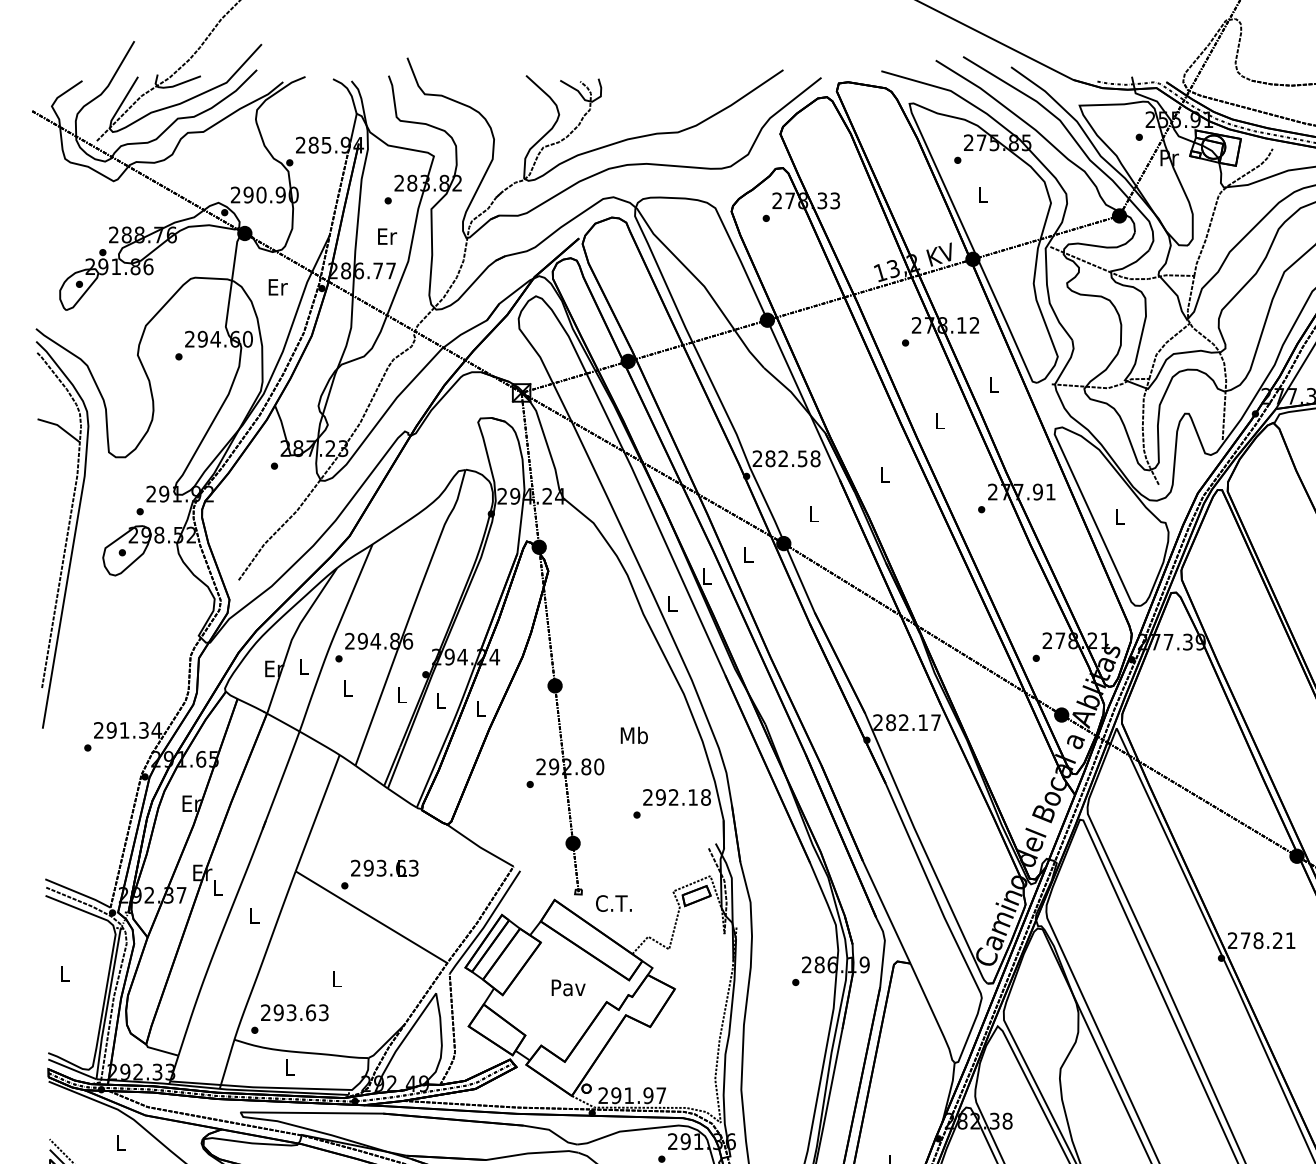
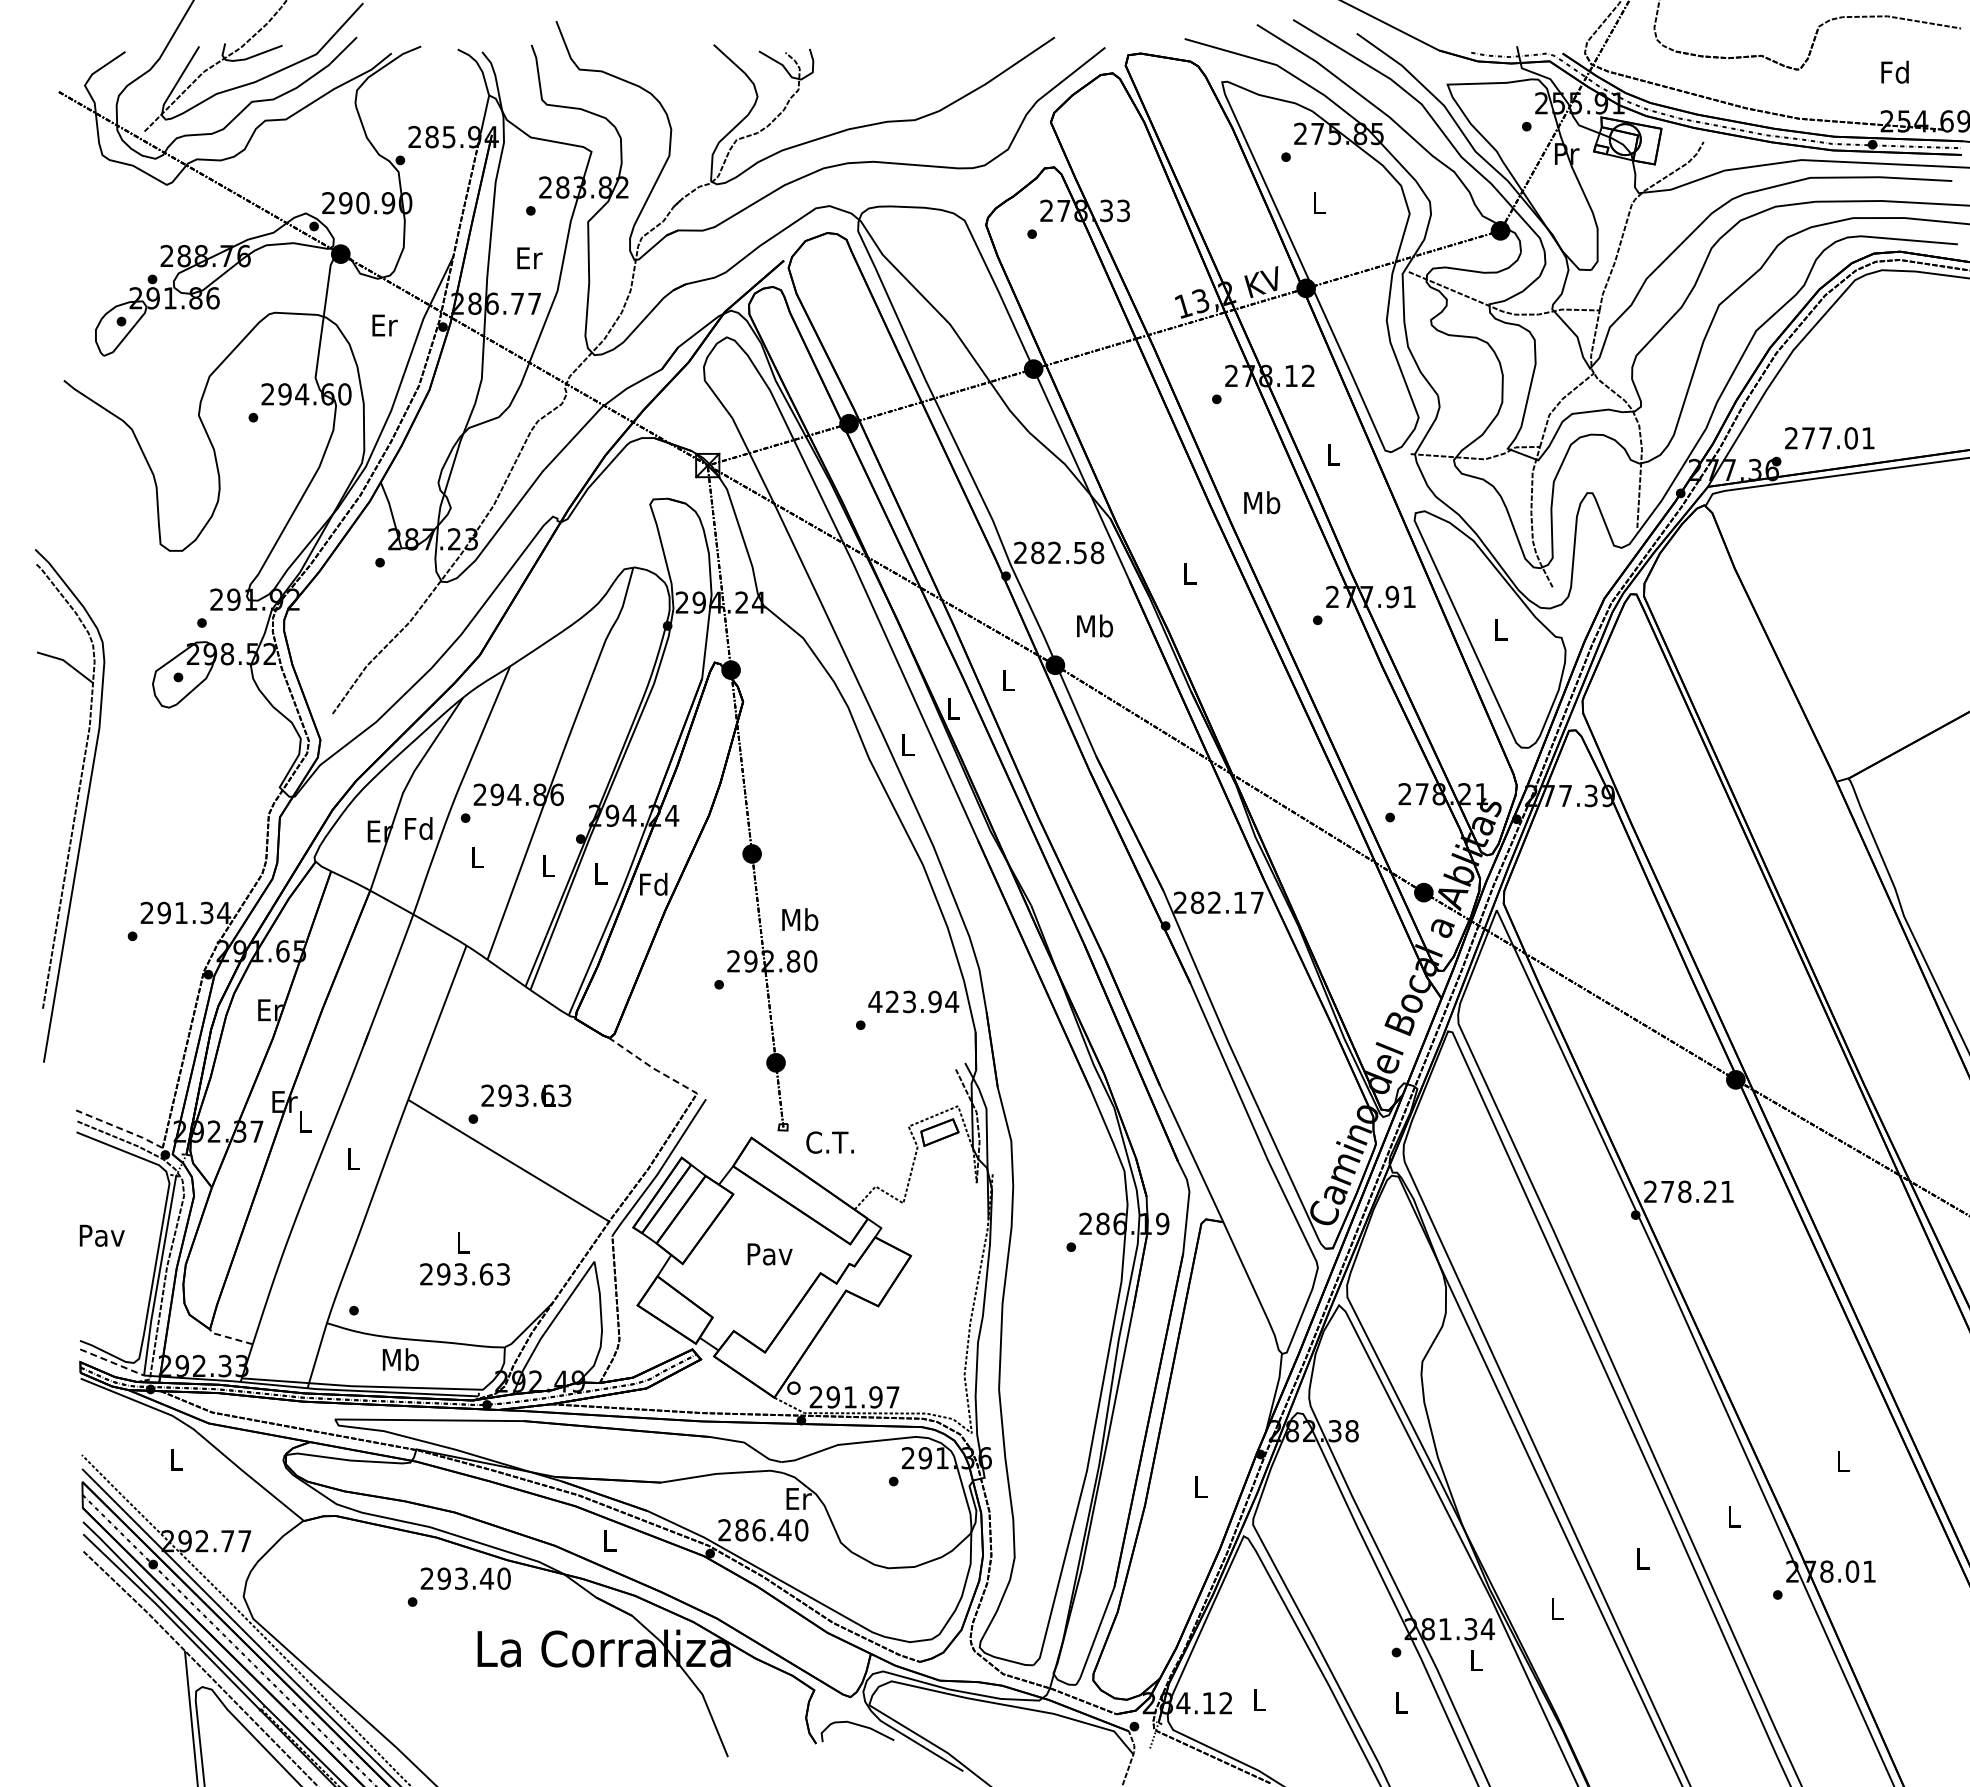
text: (940, 420) -> (1262, 502), L -> Mb
text: (814, 513) -> (1095, 625), L -> Mb
part: (62, 534) -> (69, 805), moved
text: (303, 666) -> (418, 828), L -> Fd
text: (480, 708) -> (653, 883), L -> Fd
text: (634, 735) -> (800, 919), moved
text: (676, 797) -> (913, 1001), 292.18 -> 423.94
line: (479, 846) -> (652, 1067), solid -> dashed
line: (78, 892) -> (120, 1128), solid -> dashed
text: (64, 973) -> (101, 1235), L -> Pav
text: (294, 1012) -> (464, 1274), moved
line: (161, 1050) -> (230, 1337), solid -> dashed
text: (289, 1067) -> (400, 1359), L -> Mb
line: (72, 1069) -> (112, 1362), solid -> dashed

